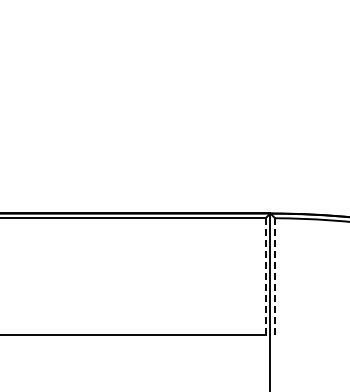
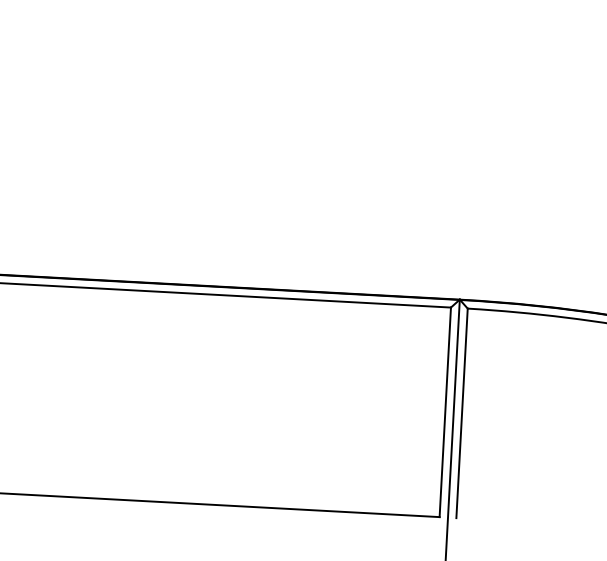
line: (265, 276) -> (444, 412), dashed -> solid
line: (275, 277) -> (462, 414), dashed -> solid

